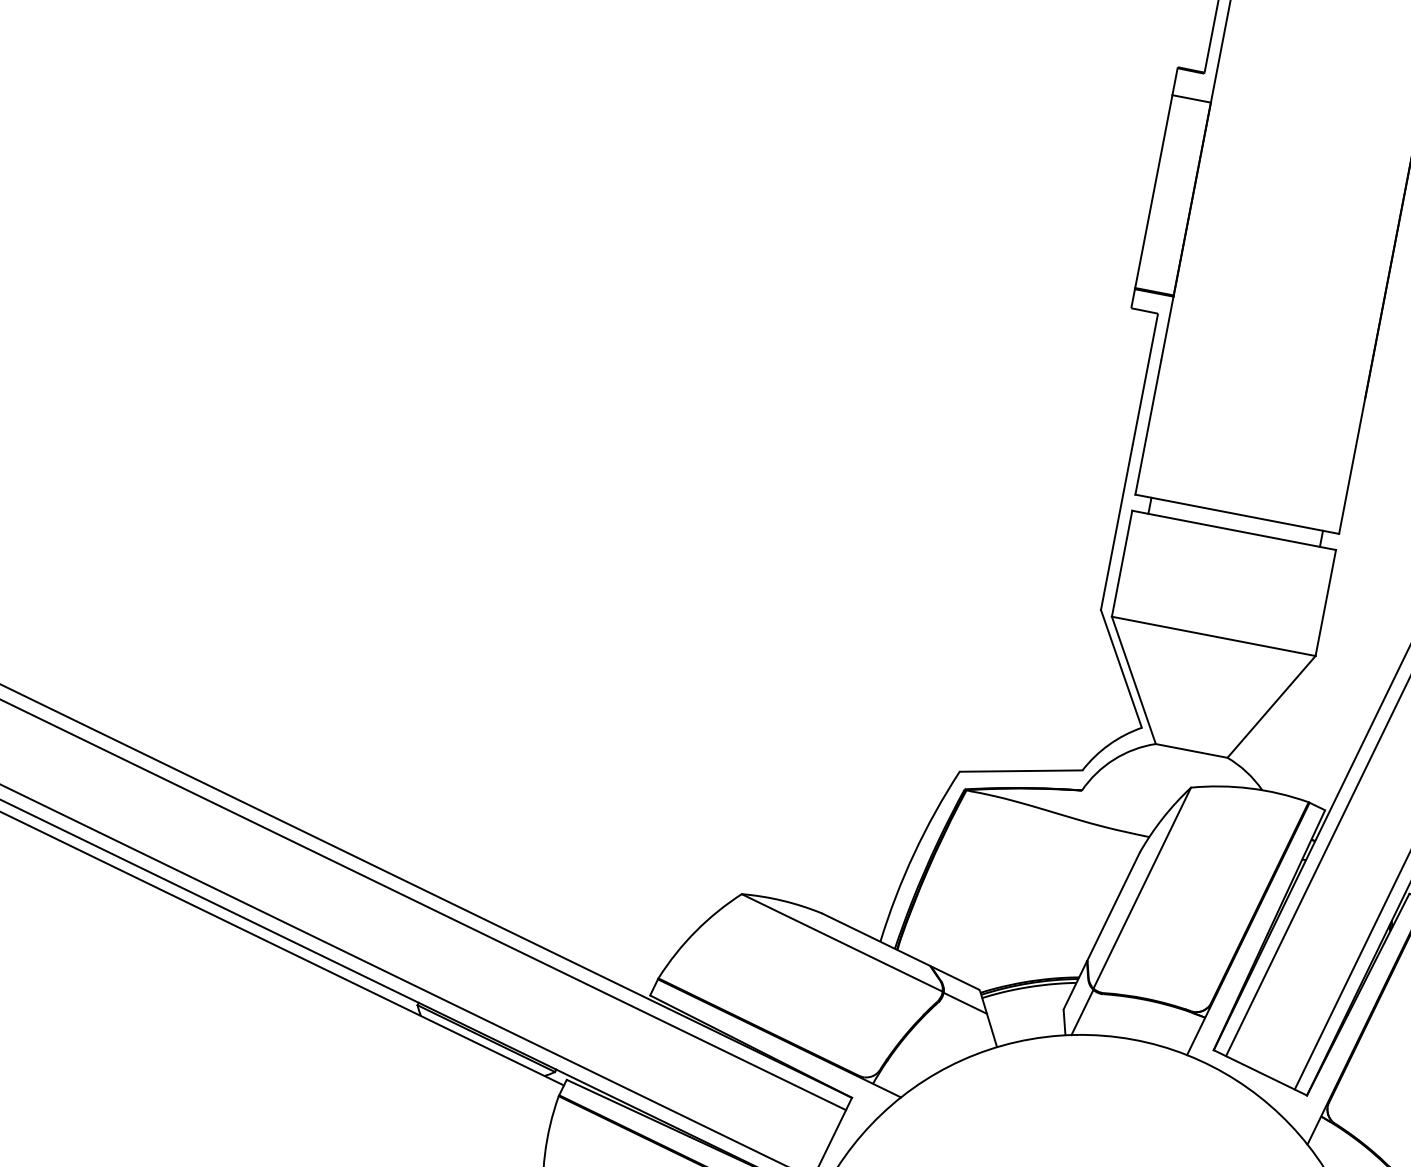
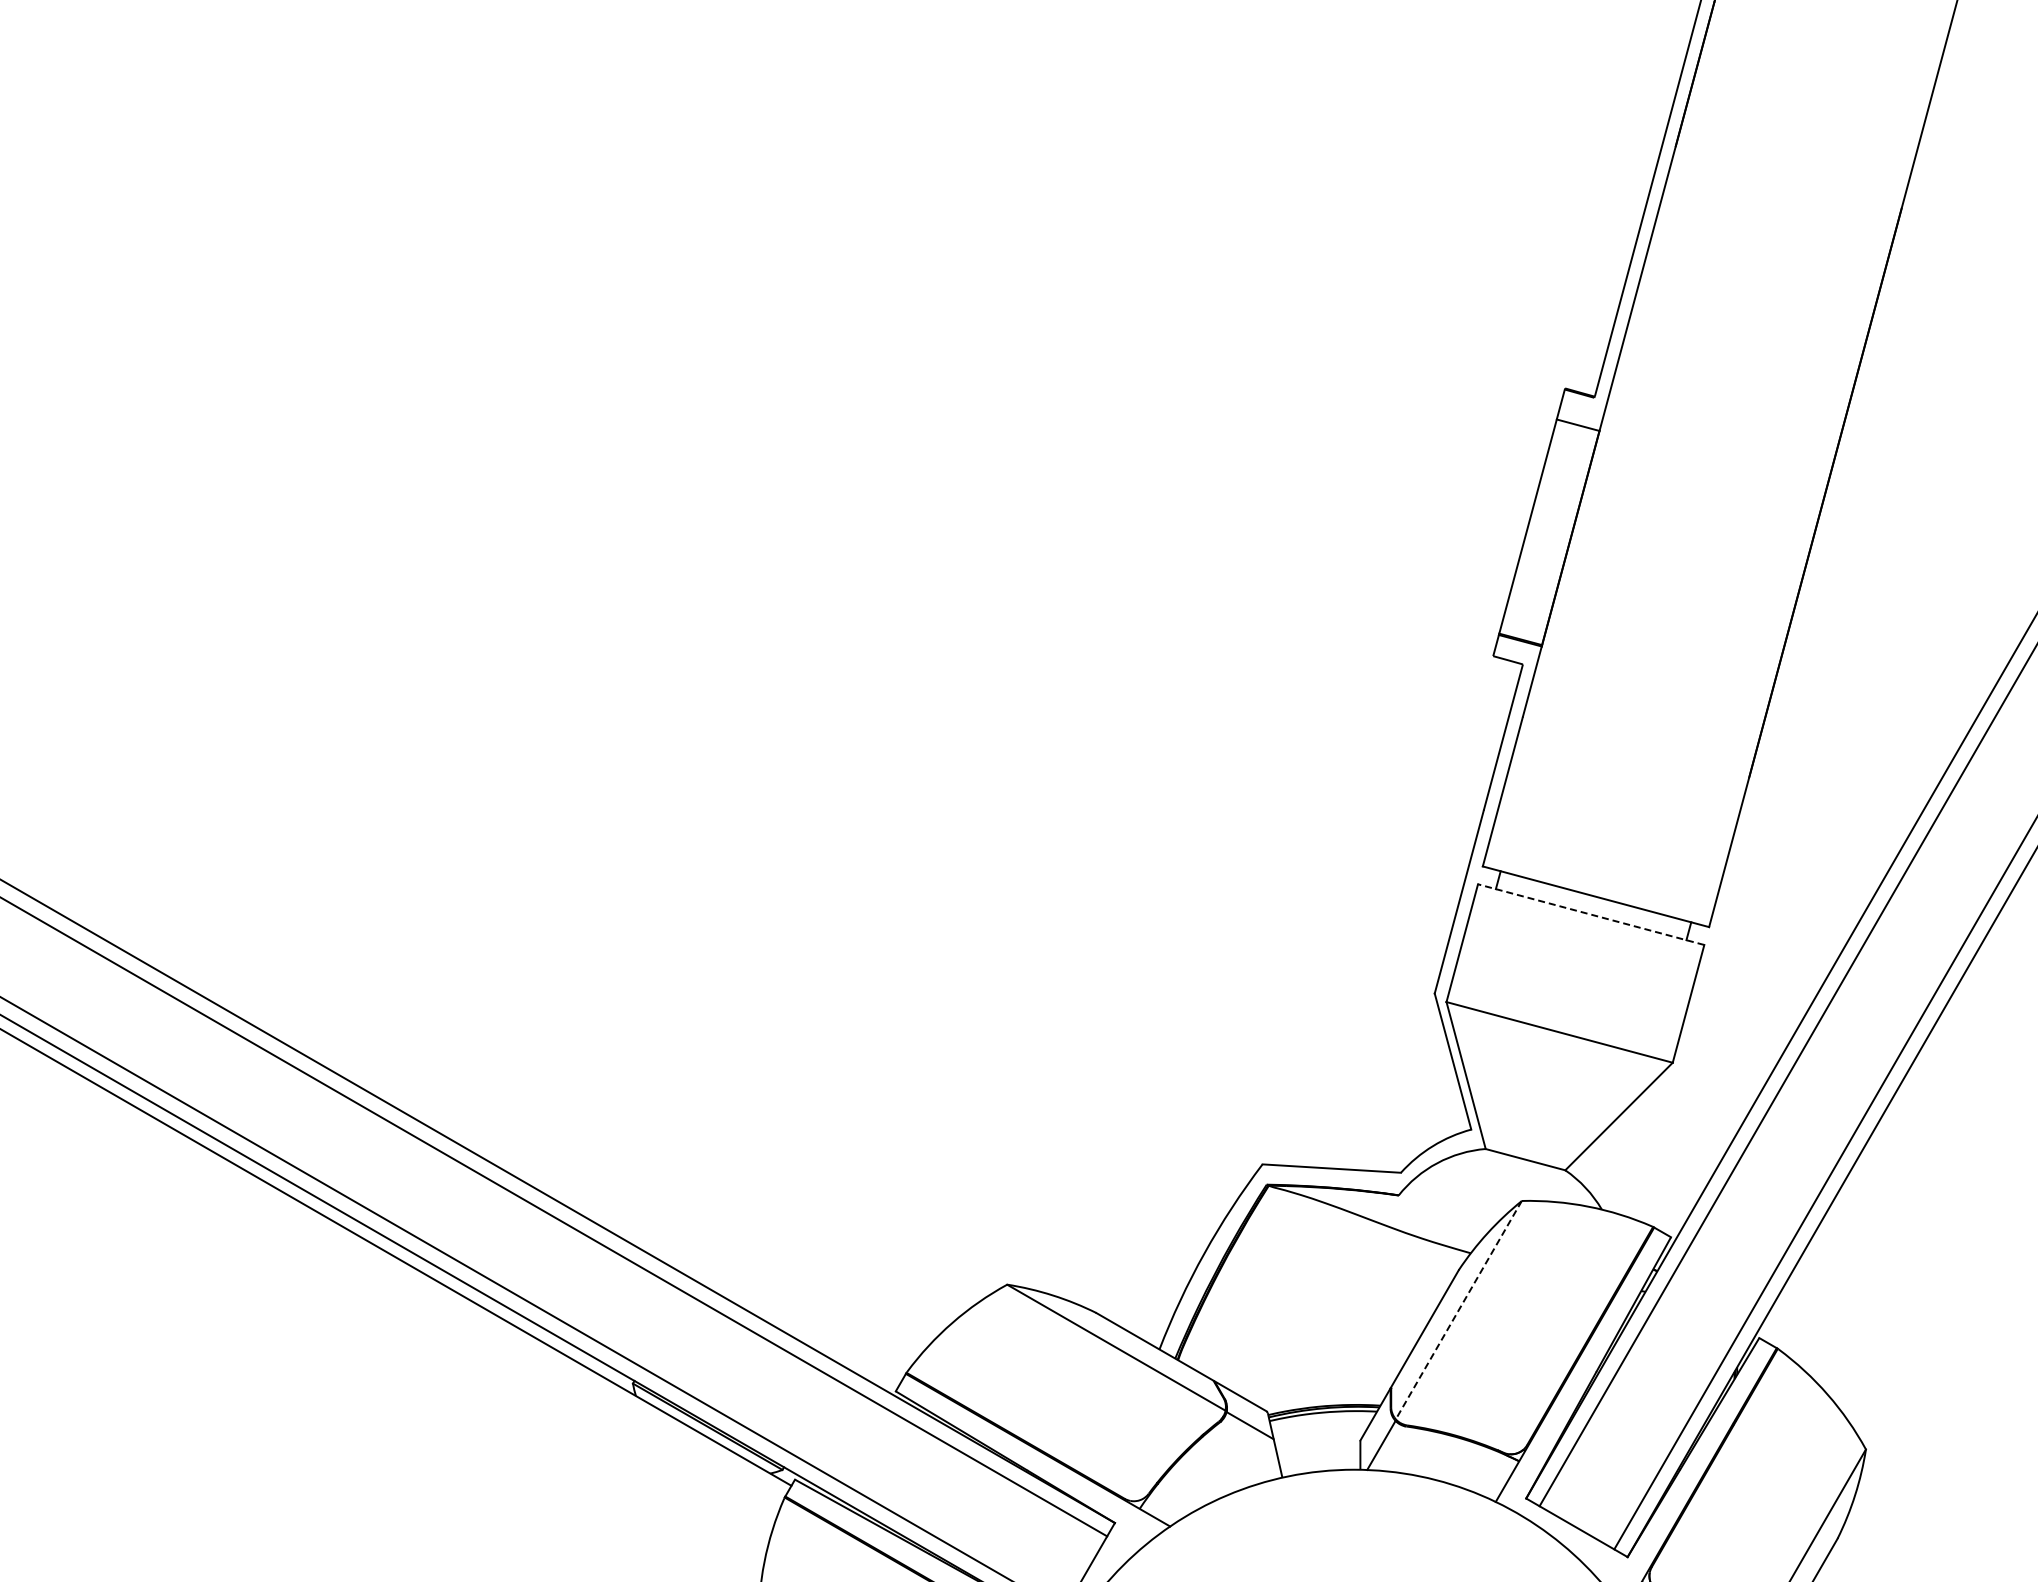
line: (1233, 530) -> (1590, 914), solid -> dashed
line: (1142, 888) -> (1458, 1310), solid -> dashed

